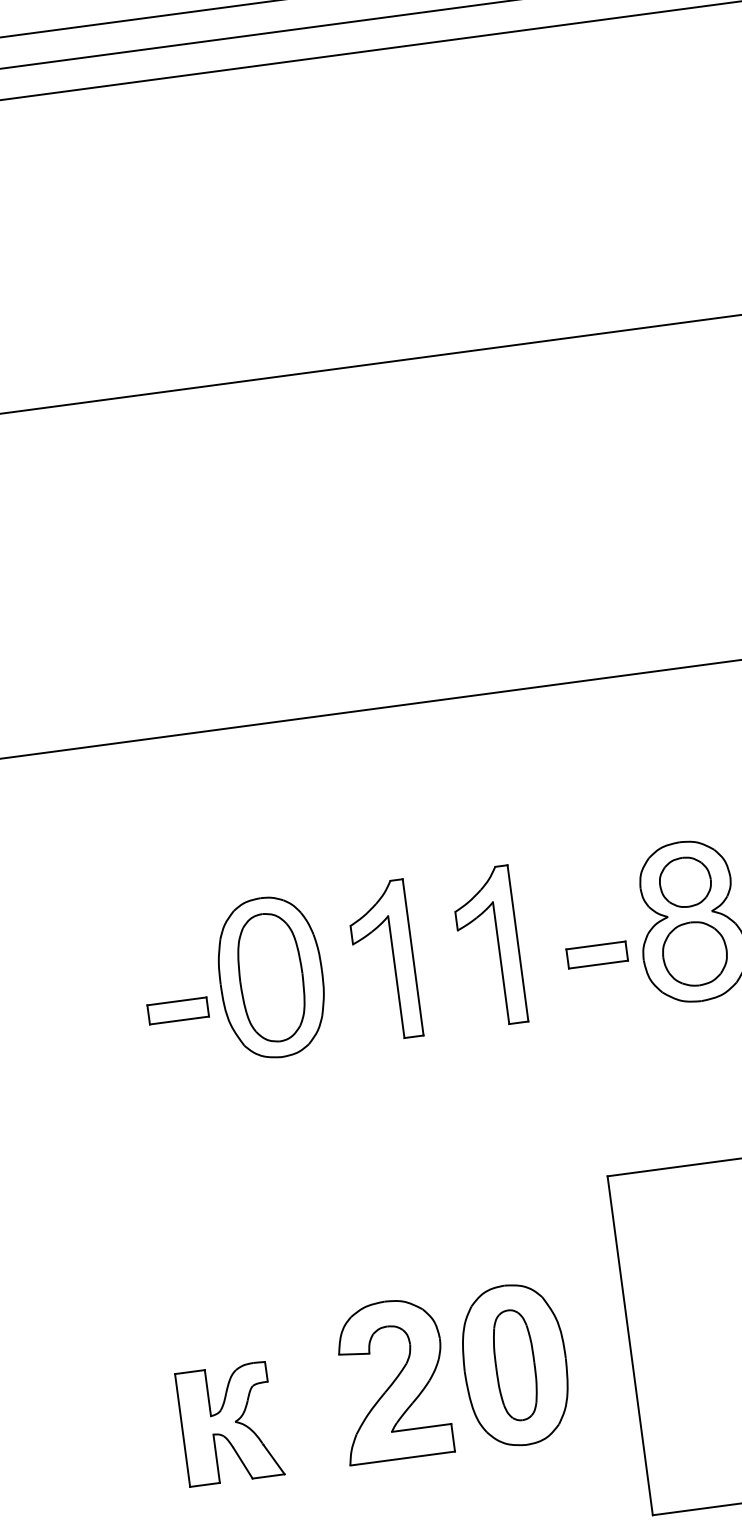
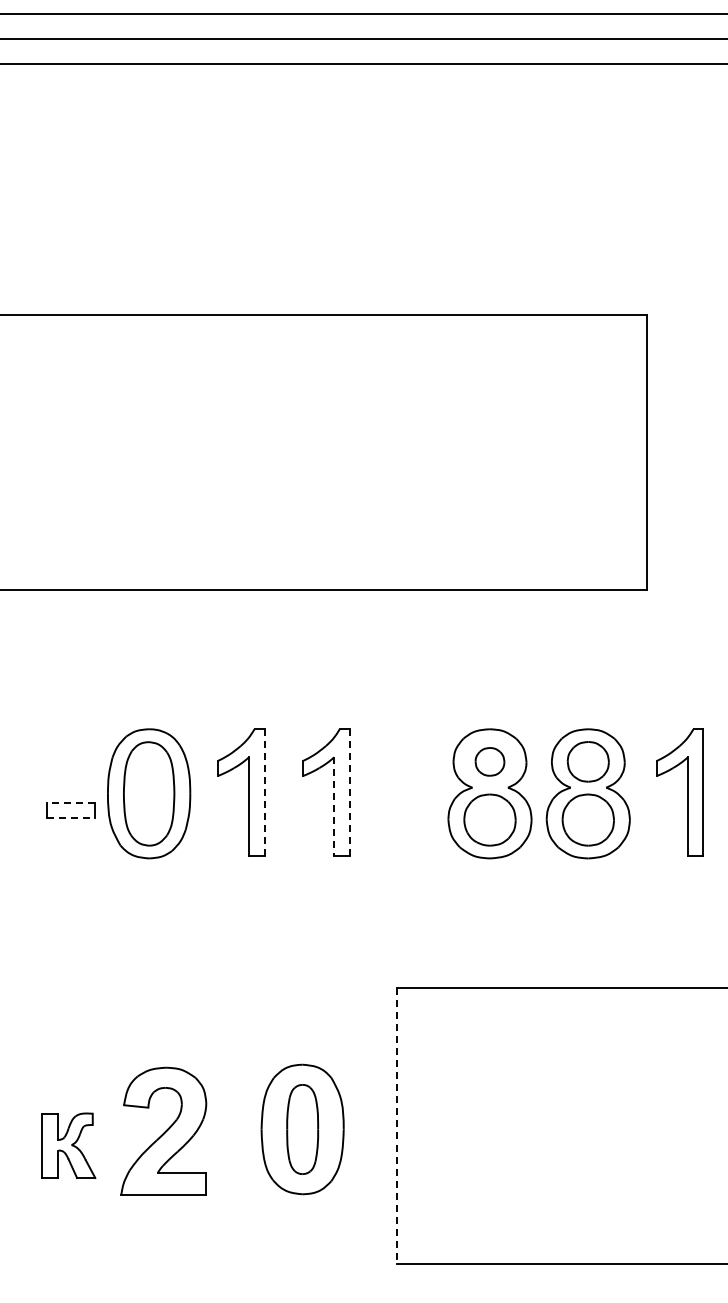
part: (684, 881) -> (489, 761), size x0.7
line: (517, 943) -> (349, 792), solid -> dashed
part: (596, 955) -> (411, 810), removed
line: (413, 957) -> (264, 792), solid -> dashed
line: (501, 963) -> (334, 807), solid -> dashed
line: (176, 1001) -> (70, 802), solid -> dashed
line: (179, 1020) -> (71, 818), solid -> dashed
line: (630, 1346) -> (396, 1126), solid -> dashed
part: (391, 1379) -> (163, 1130), moved
part: (229, 1423) -> (68, 1145), size x0.7

